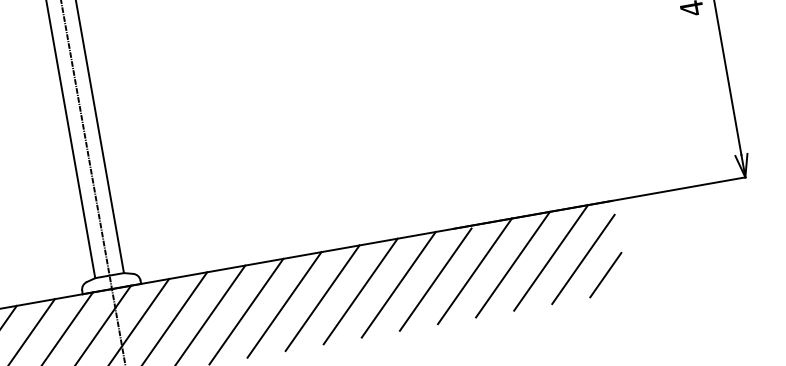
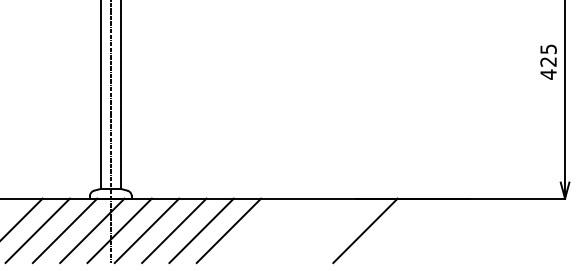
line: (550, 257) -> (419, 230), removed
line: (583, 258) -> (442, 235), removed
line: (512, 264) -> (392, 230), removed
line: (605, 275) -> (455, 249), removed
line: (434, 279) -> (336, 231), removed
line: (398, 284) -> (310, 230), removed
line: (360, 291) -> (283, 230), removed
line: (322, 297) -> (256, 230), removed

